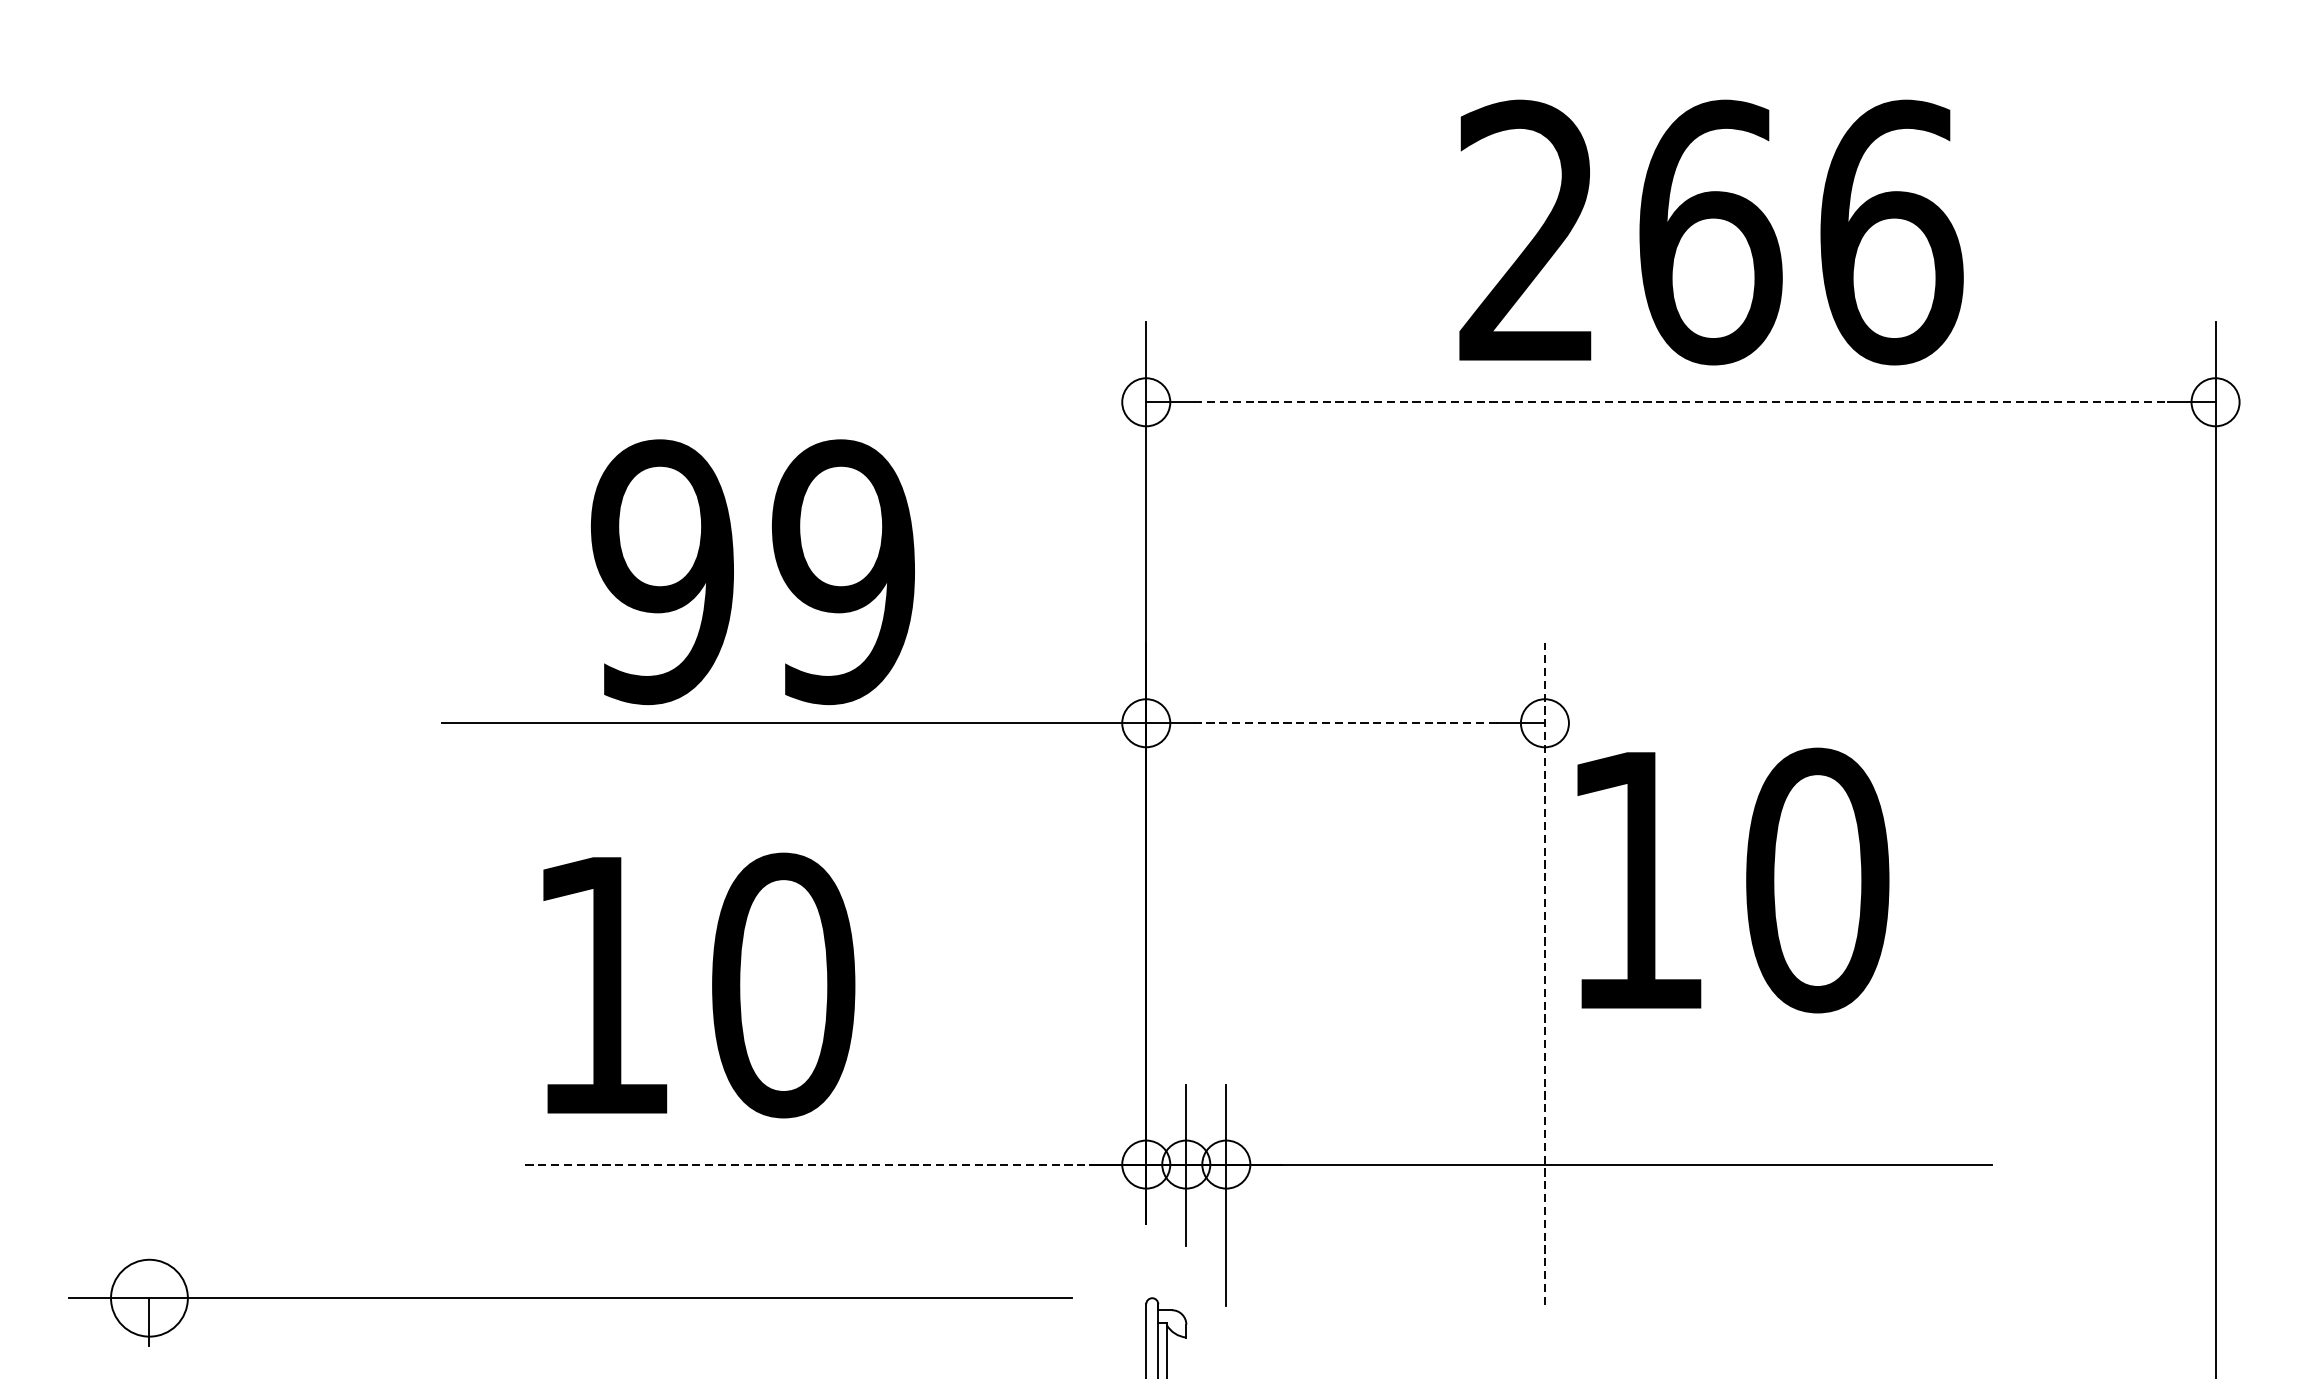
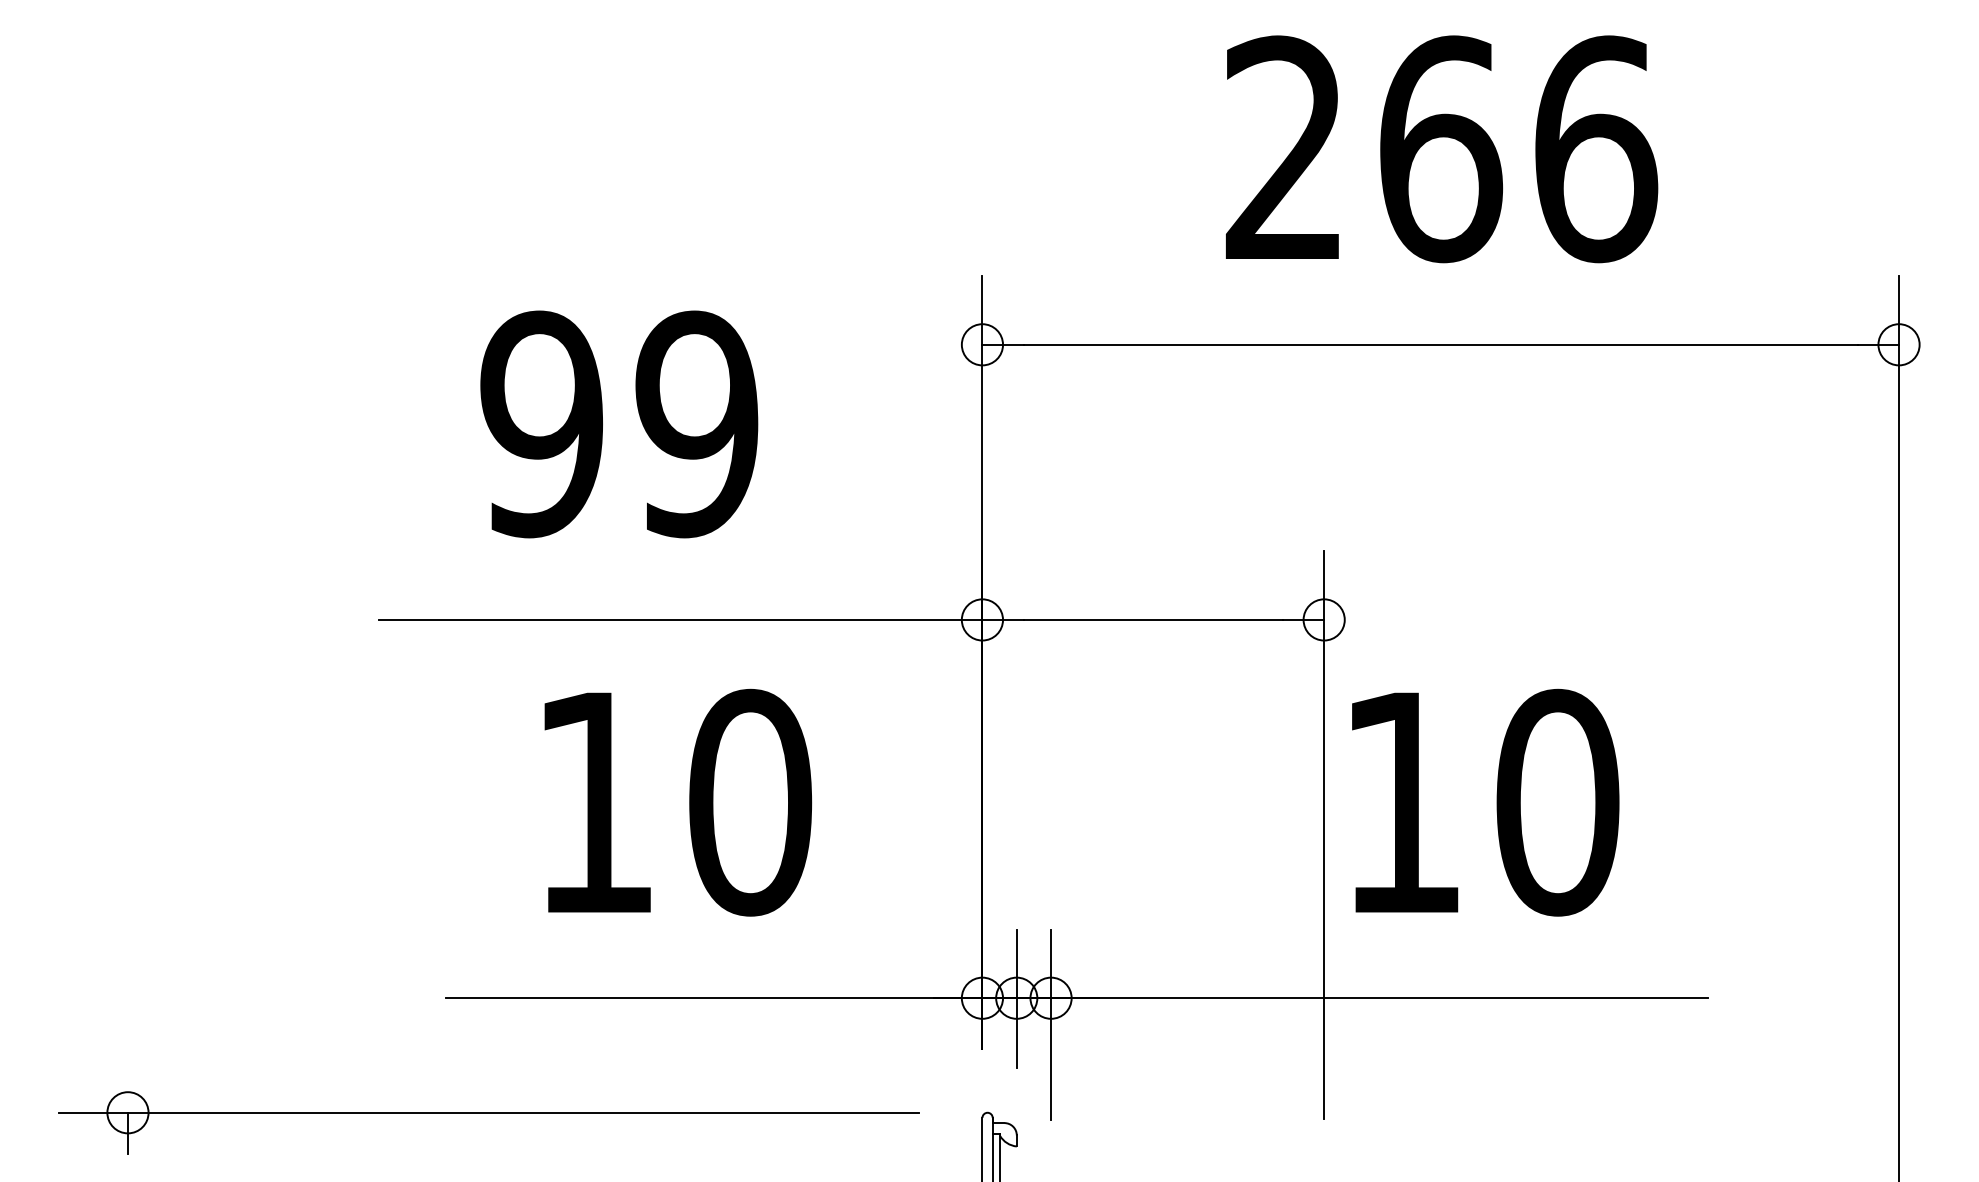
text: (1712, 232) -> (1442, 149), moved
line: (1681, 401) -> (1441, 344), dashed -> solid
text: (753, 572) -> (619, 424), moved
line: (1345, 722) -> (1153, 619), dashed -> solid
text: (1733, 880) -> (1485, 802), moved
line: (1545, 973) -> (1324, 834), dashed -> solid
text: (699, 985) -> (678, 802), moved
line: (809, 1164) -> (693, 998), dashed -> solid
circle: (148, 1297) -> (127, 1112), size x0.62

